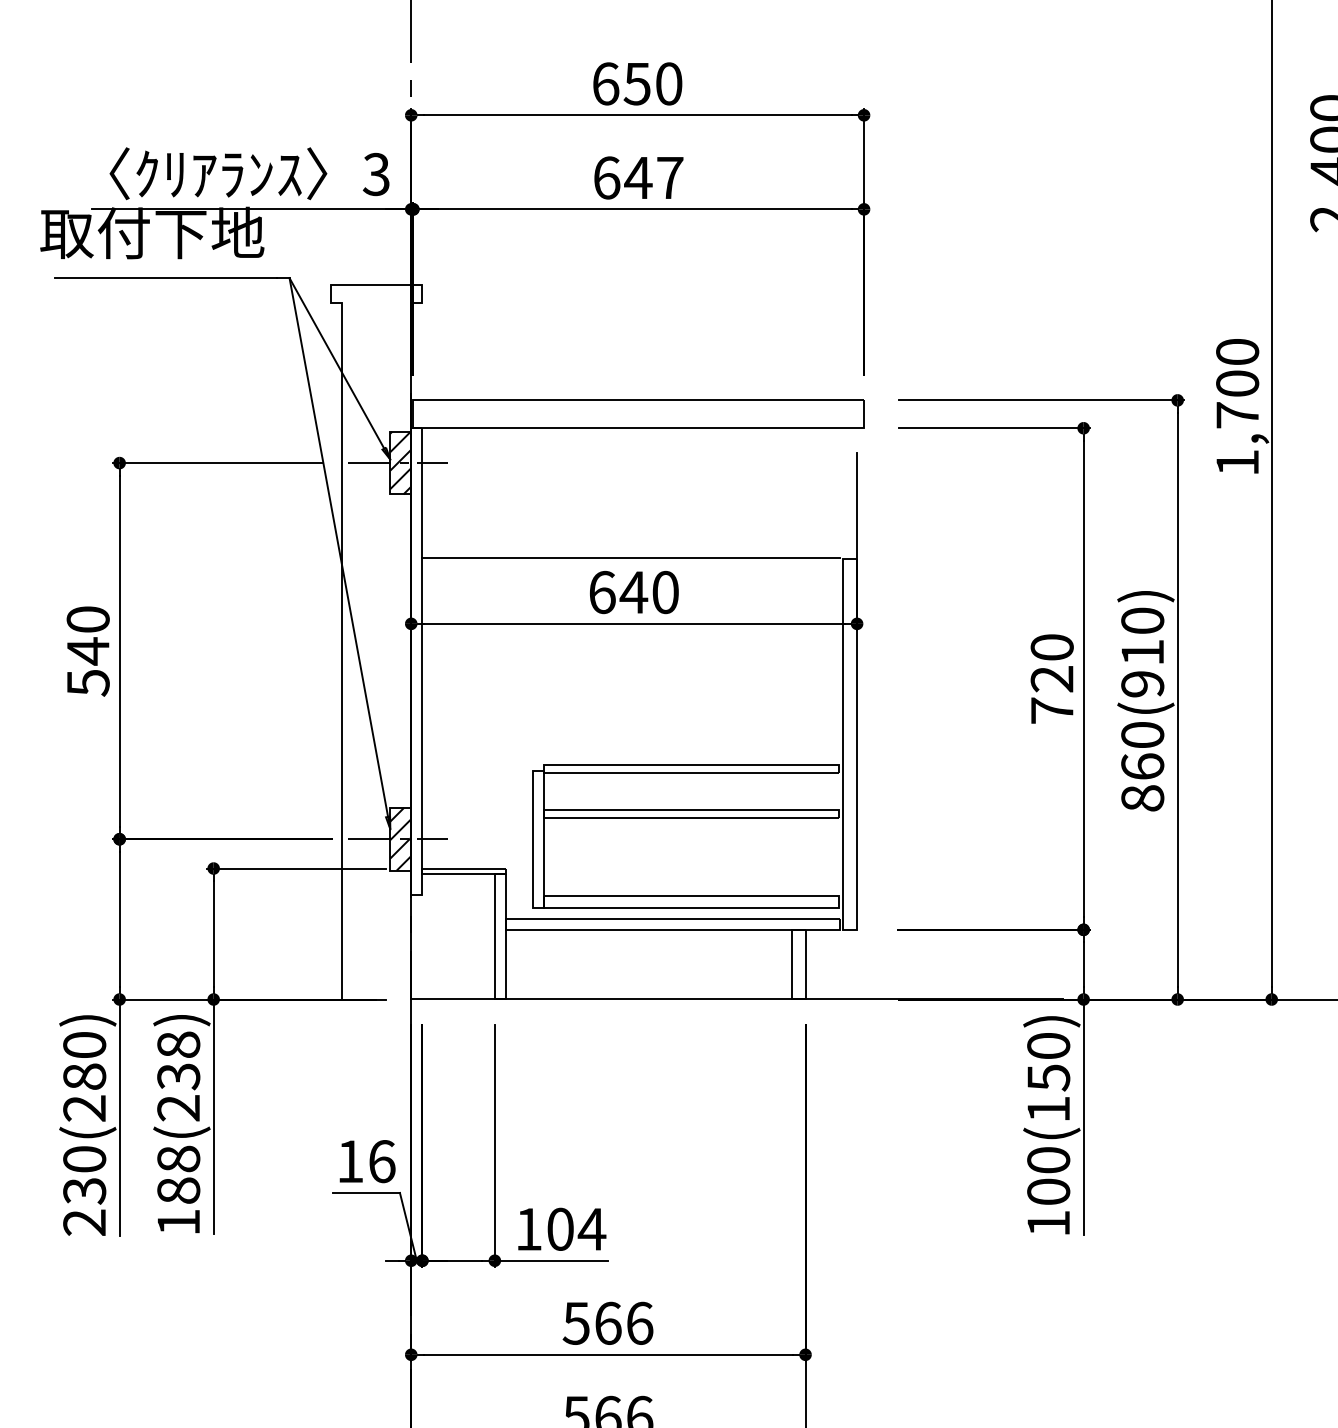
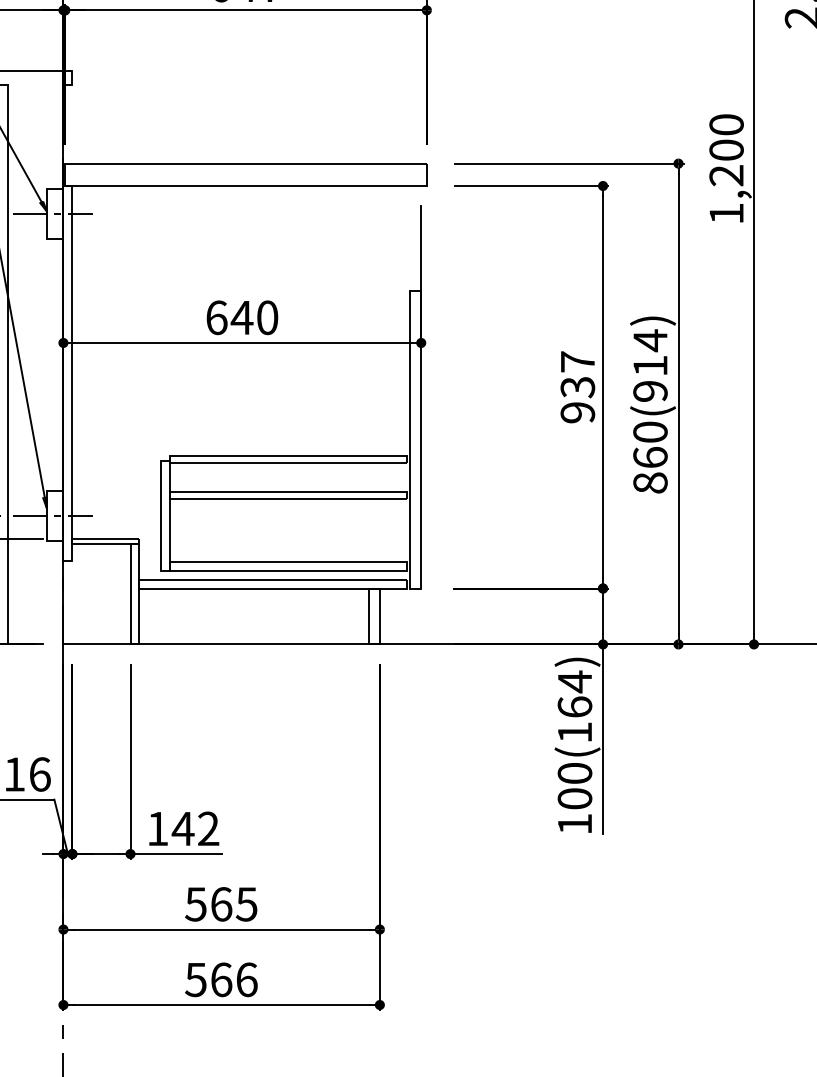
text: (1237, 415) -> (726, 175), 1,700 -> 1,200
hatch: (400, 462) -> (54, 213), removed
line: (630, 557) -> (239, 289), removed
text: (1142, 620) -> (650, 340), 860(910) -> 860(914)
text: (1051, 678) -> (577, 386), 720 -> 937
hatch: (400, 838) -> (54, 515), removed
text: (1048, 1061) -> (574, 694), 100(150) -> 100(164)
text: (576, 1228) -> (196, 828), 104 -> 142
text: (639, 1322) -> (246, 903), 566 -> 565

